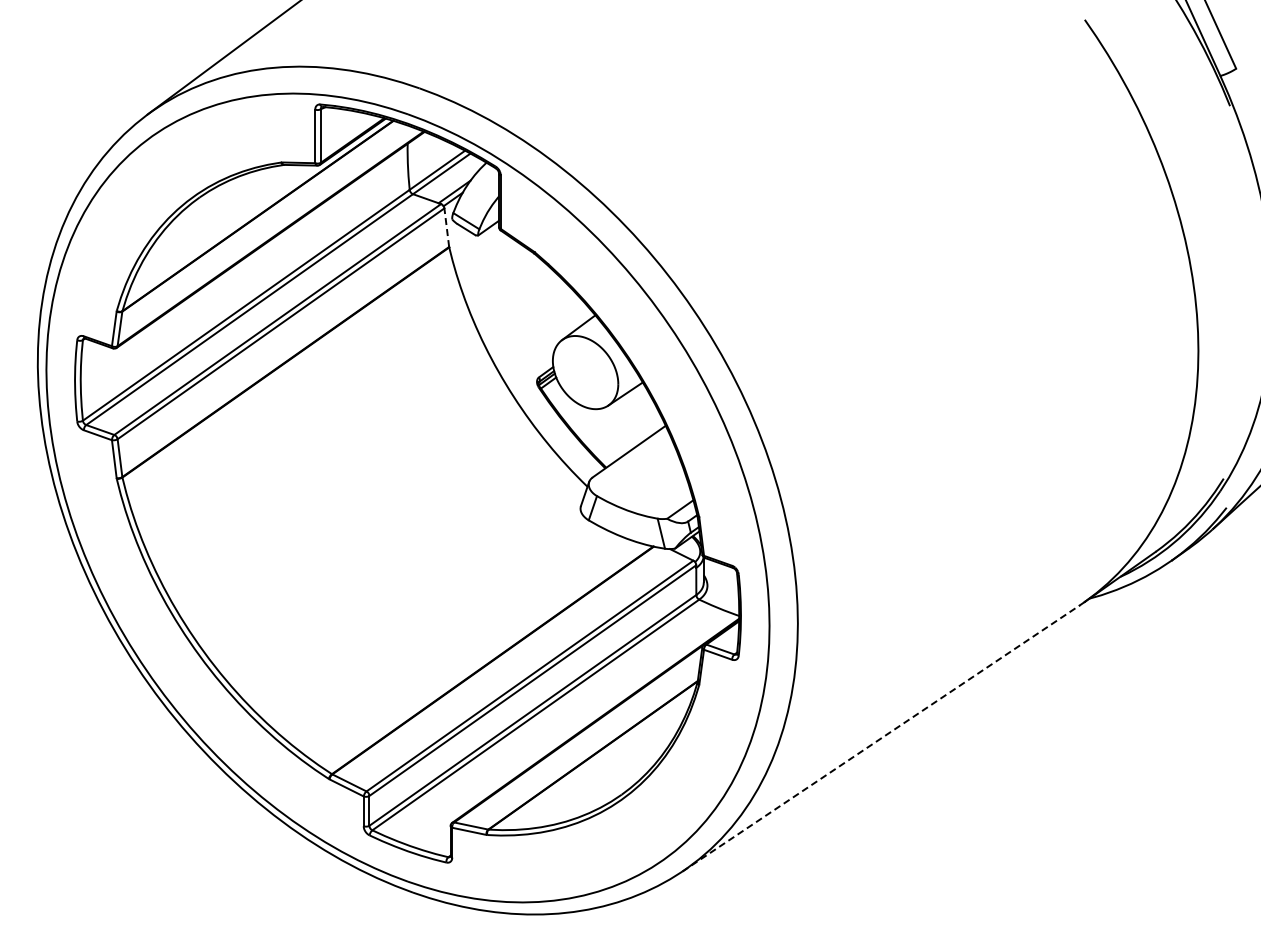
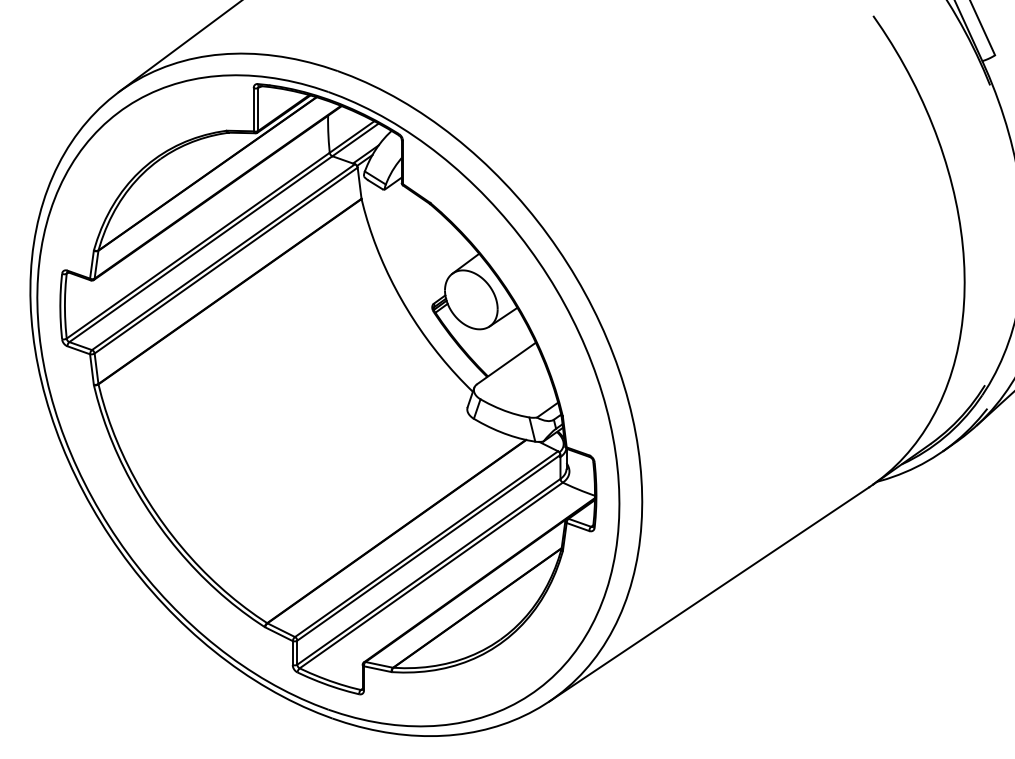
line: (446, 227) -> (359, 183), dashed -> solid
line: (881, 738) -> (709, 594), dashed -> solid

